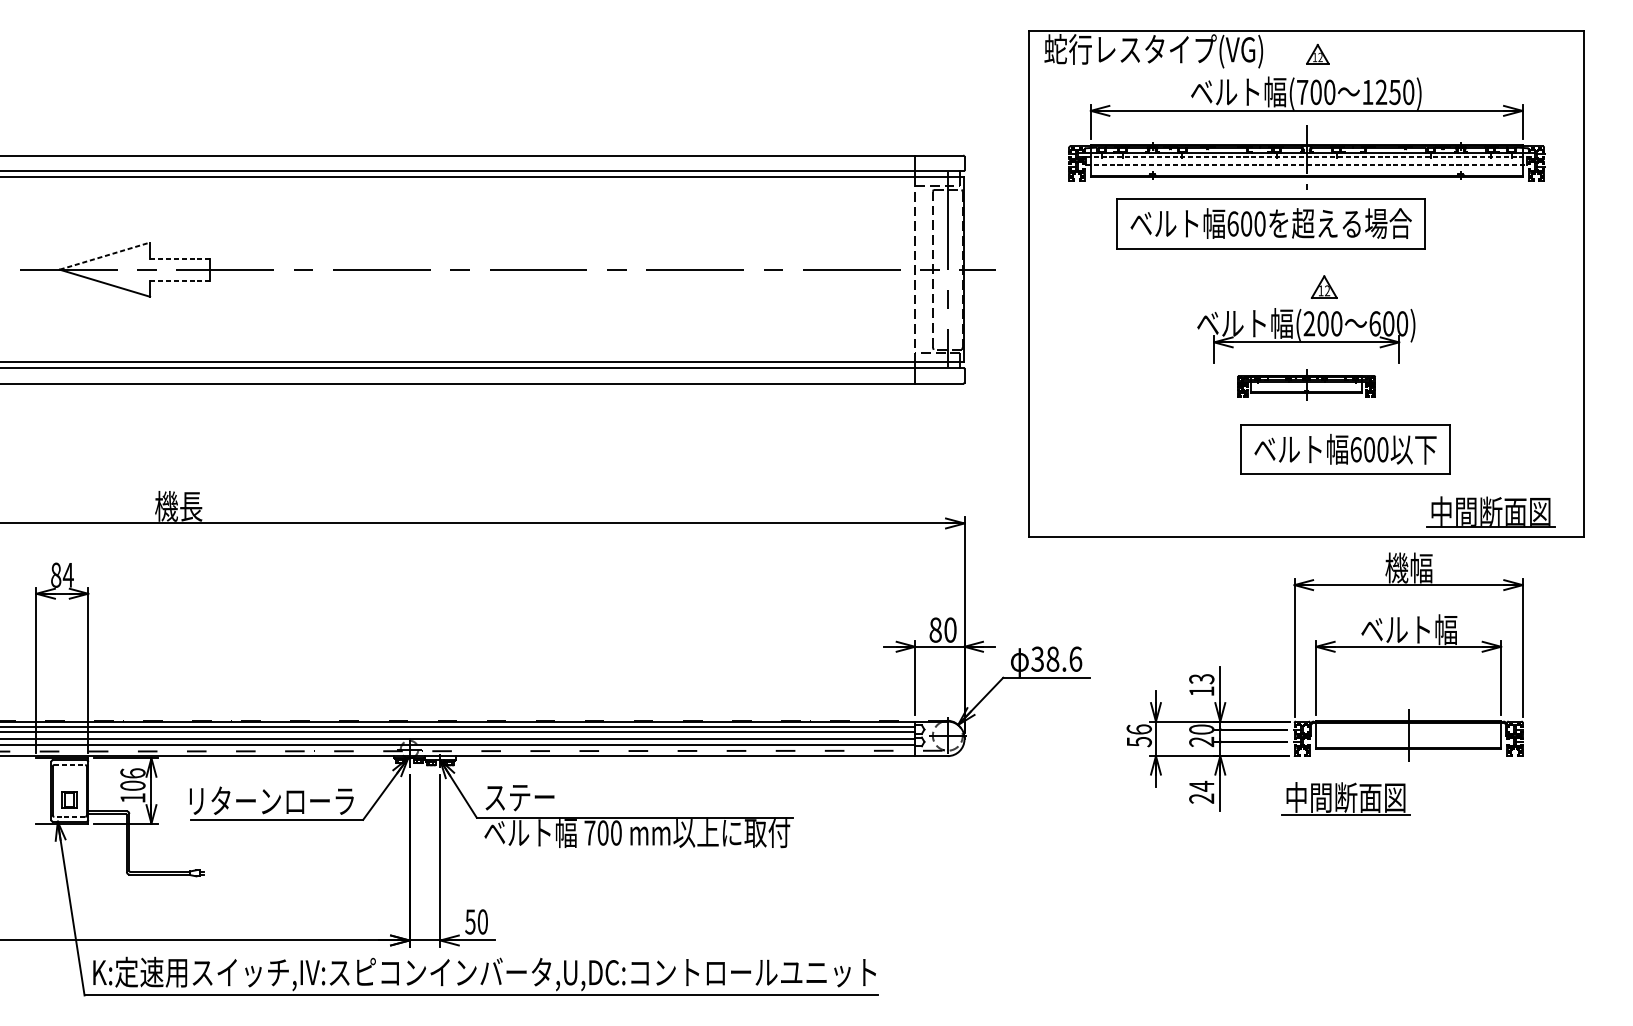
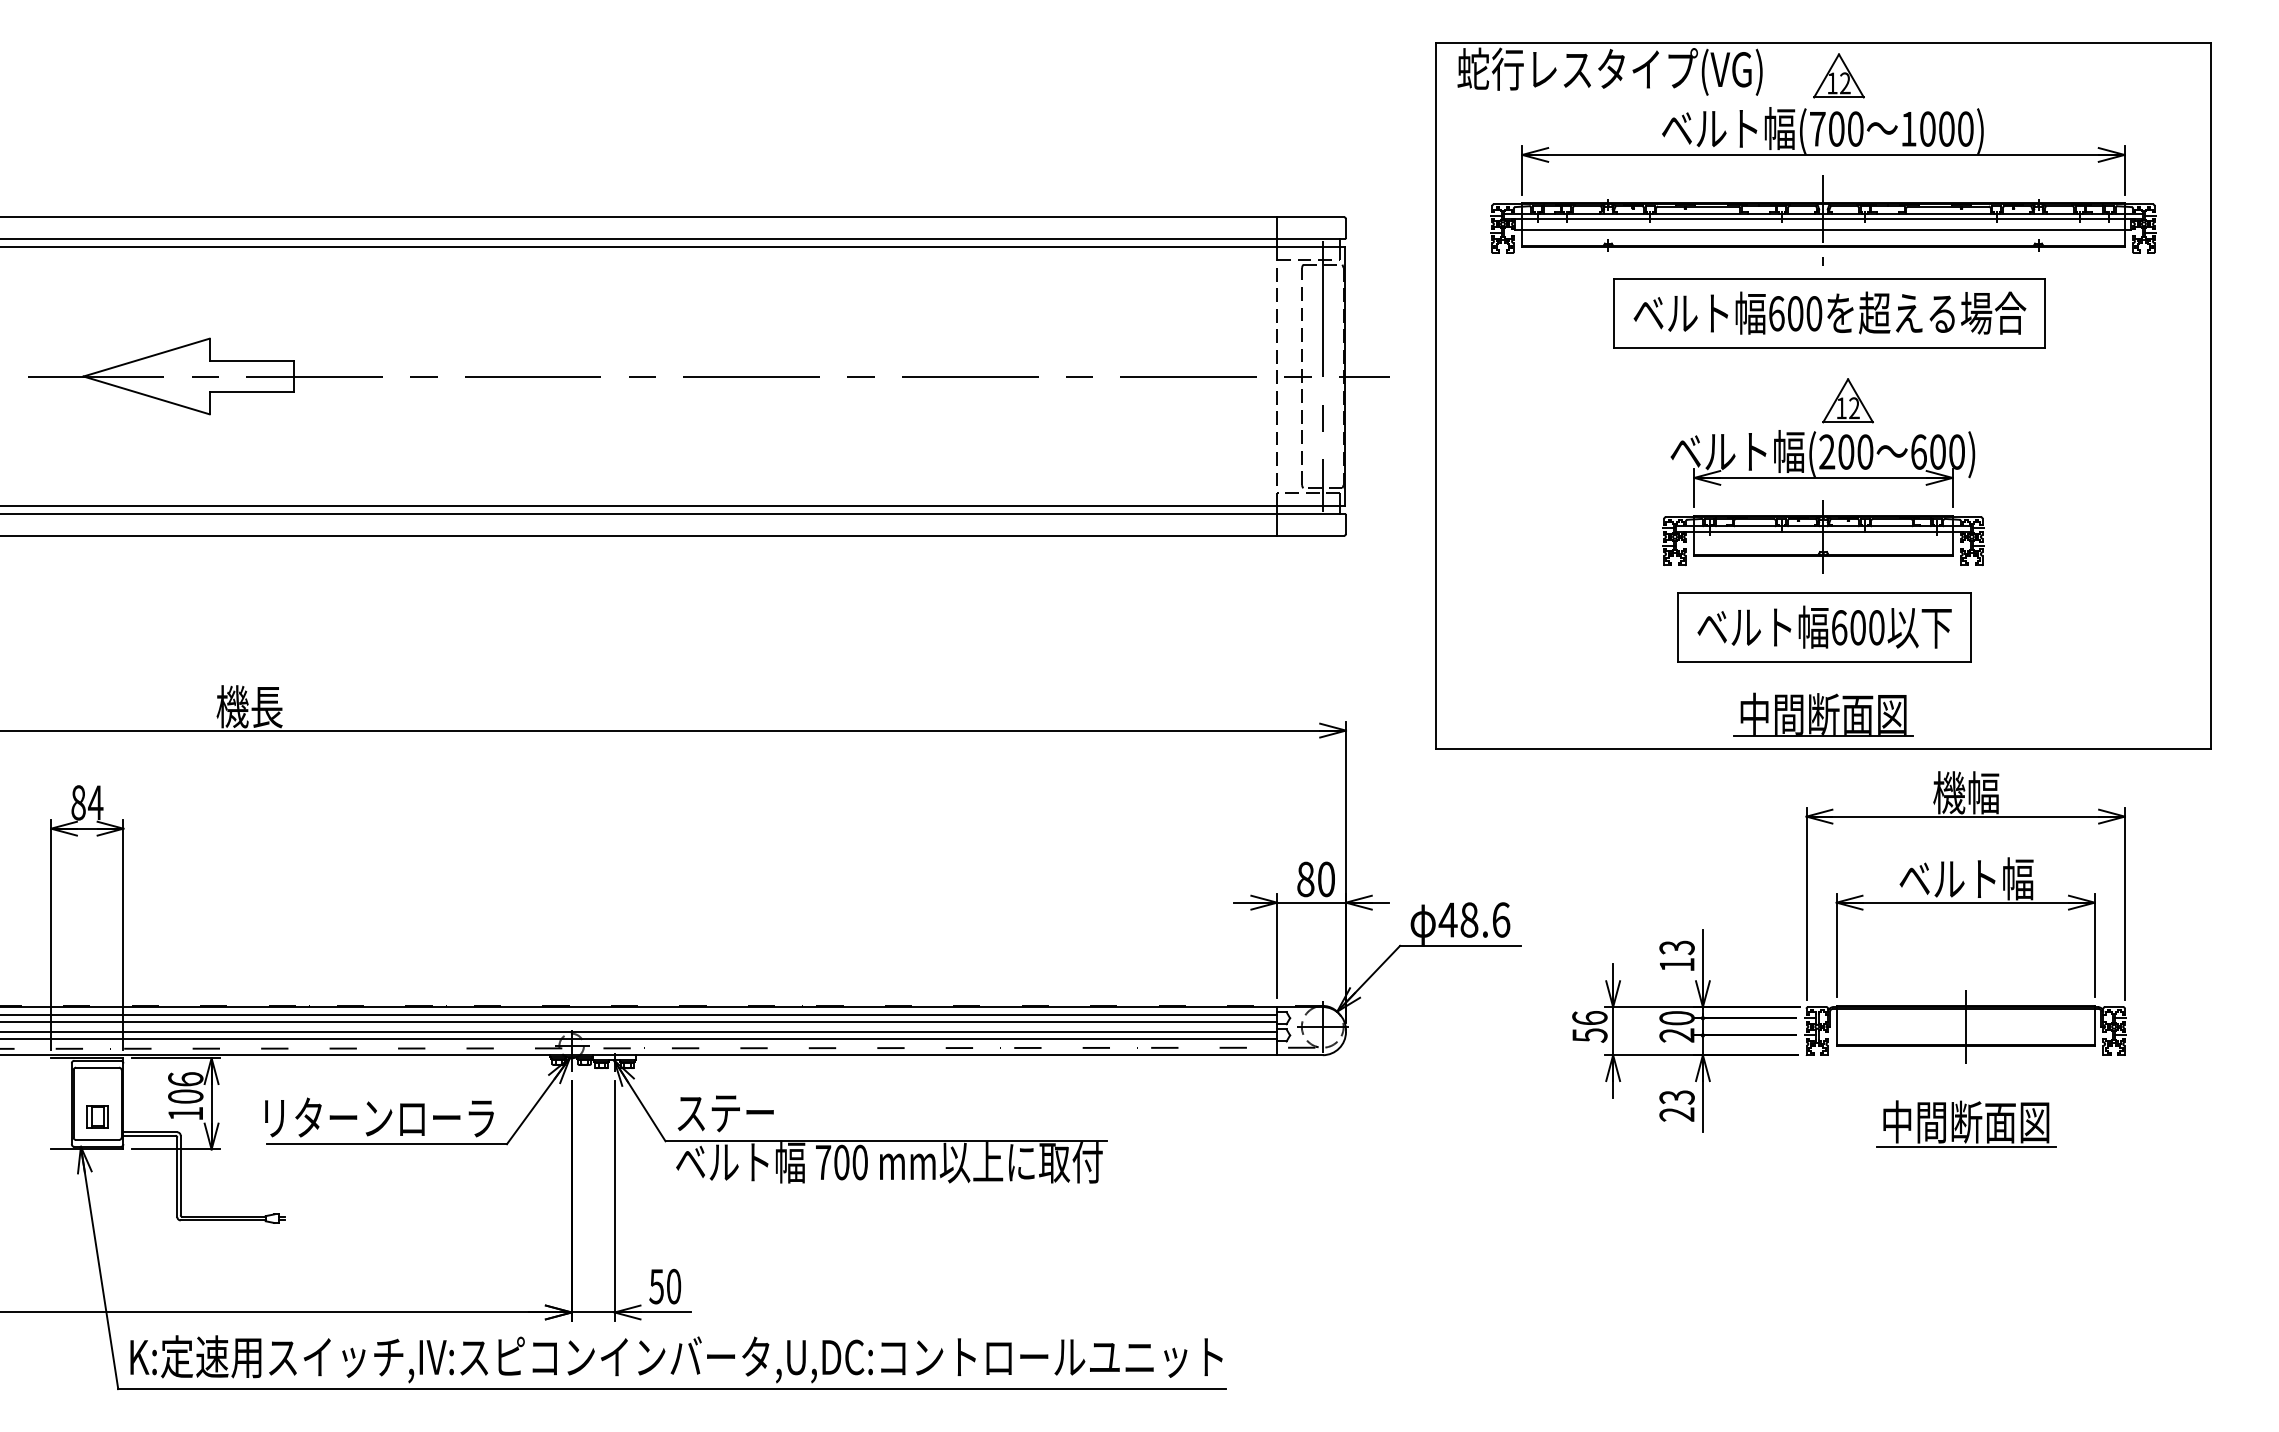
part: (1317, 53) -> (1838, 75), size x1.67
text: (1388, 91) -> (1937, 128), 1250) -> 1000)
line: (1306, 156) -> (1823, 218), dashed -> solid
line: (1306, 165) -> (1823, 230), dashed -> solid
part: (1270, 223) -> (1829, 313), moved
line: (104, 256) -> (146, 357), dashed -> solid
line: (180, 258) -> (252, 361), dashed -> solid
line: (180, 280) -> (251, 391), dashed -> solid
part: (1323, 286) -> (1847, 400), size x1.43
part: (1306, 384) -> (1823, 536), size x1.67
part: (1345, 449) -> (1824, 627), moved
part: (1490, 511) -> (1823, 714), moved
text: (1037, 658) -> (1447, 919), 38.6 -> 48.6
line: (69, 764) -> (97, 1067), dashed -> solid
text: (1201, 786) -> (1676, 1097), 24 -> 23
part: (1346, 798) -> (1966, 1123), moved
line: (69, 816) -> (97, 1139), dashed -> solid

